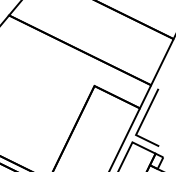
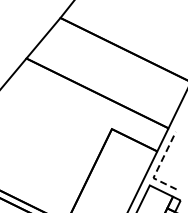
line: (142, 123) -> (159, 166), solid -> dashed

